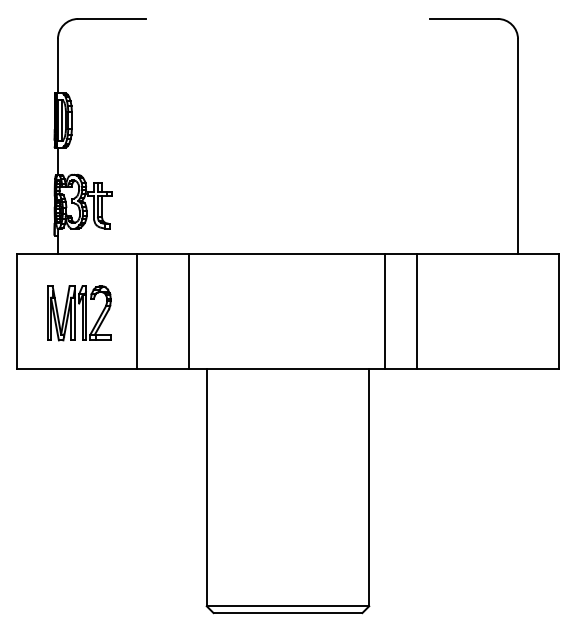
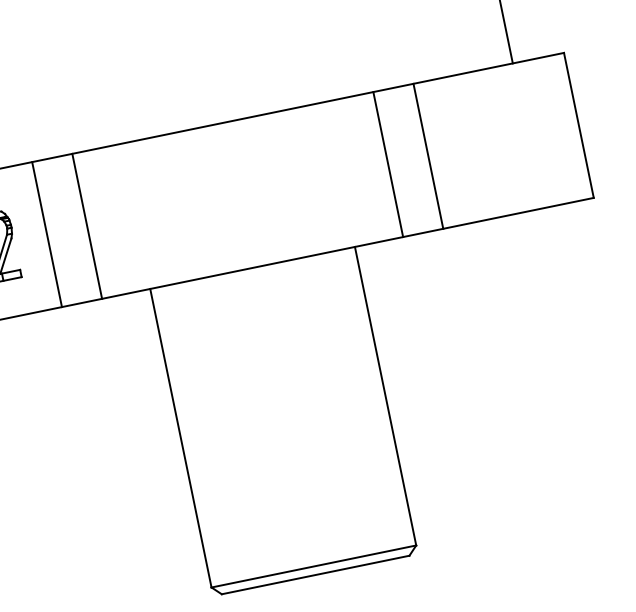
line: (188, 311) -> (86, 225), moved
line: (385, 311) -> (388, 163), moved
line: (417, 311) -> (428, 155), moved

